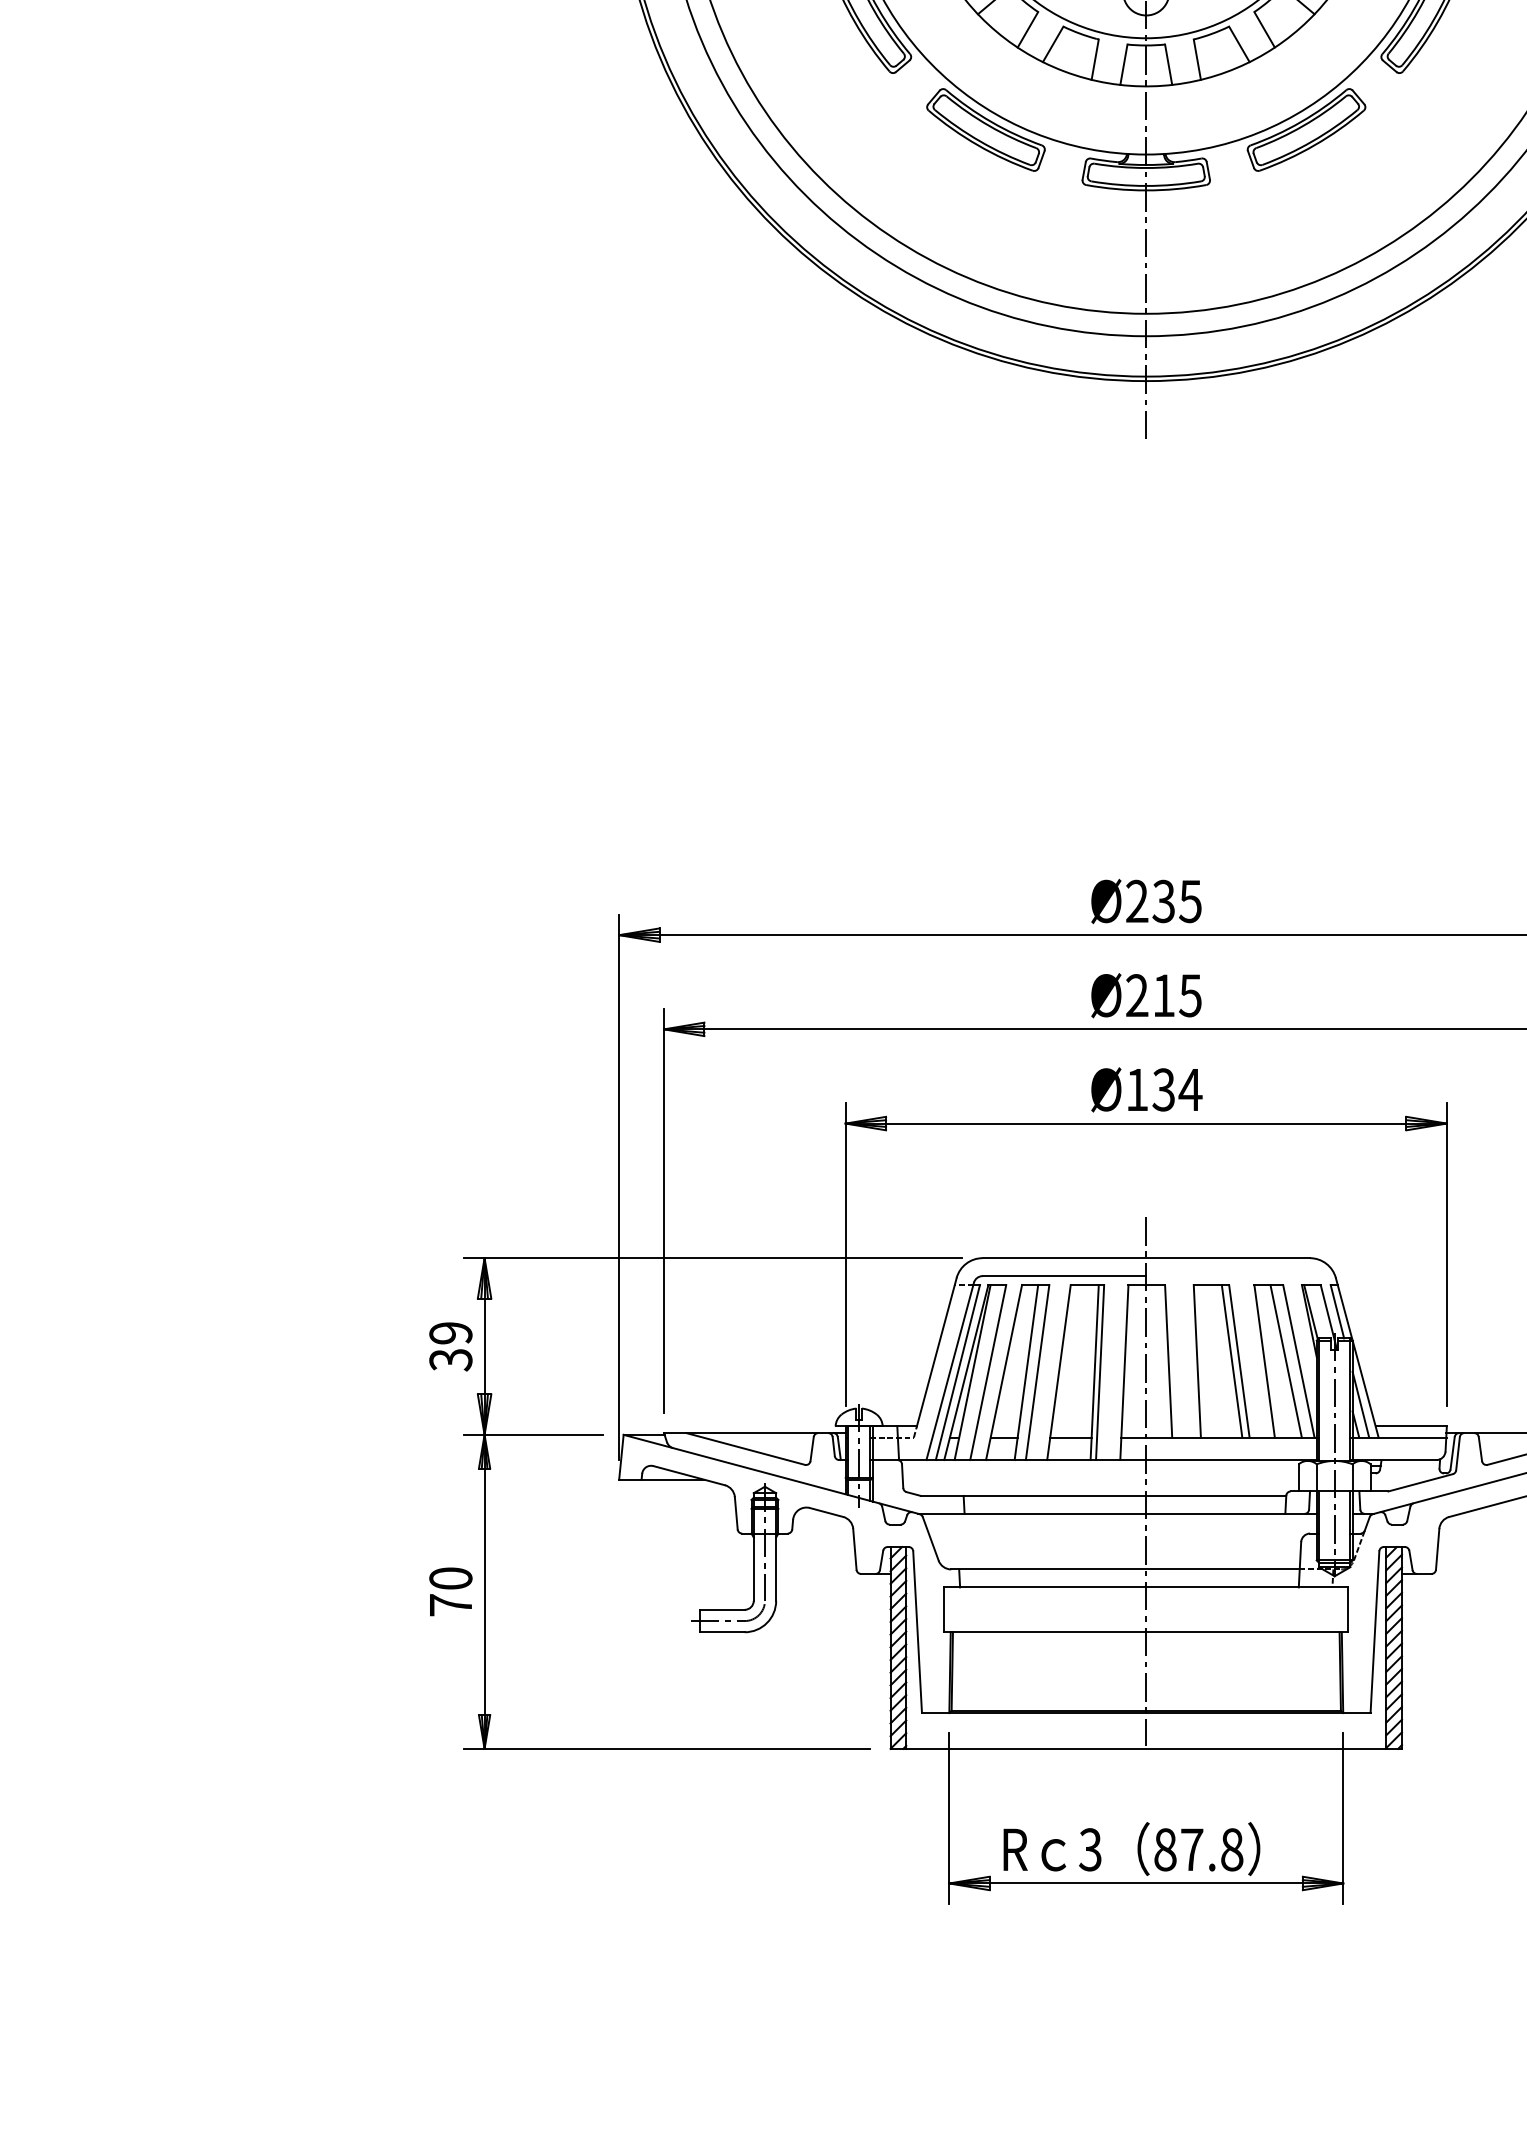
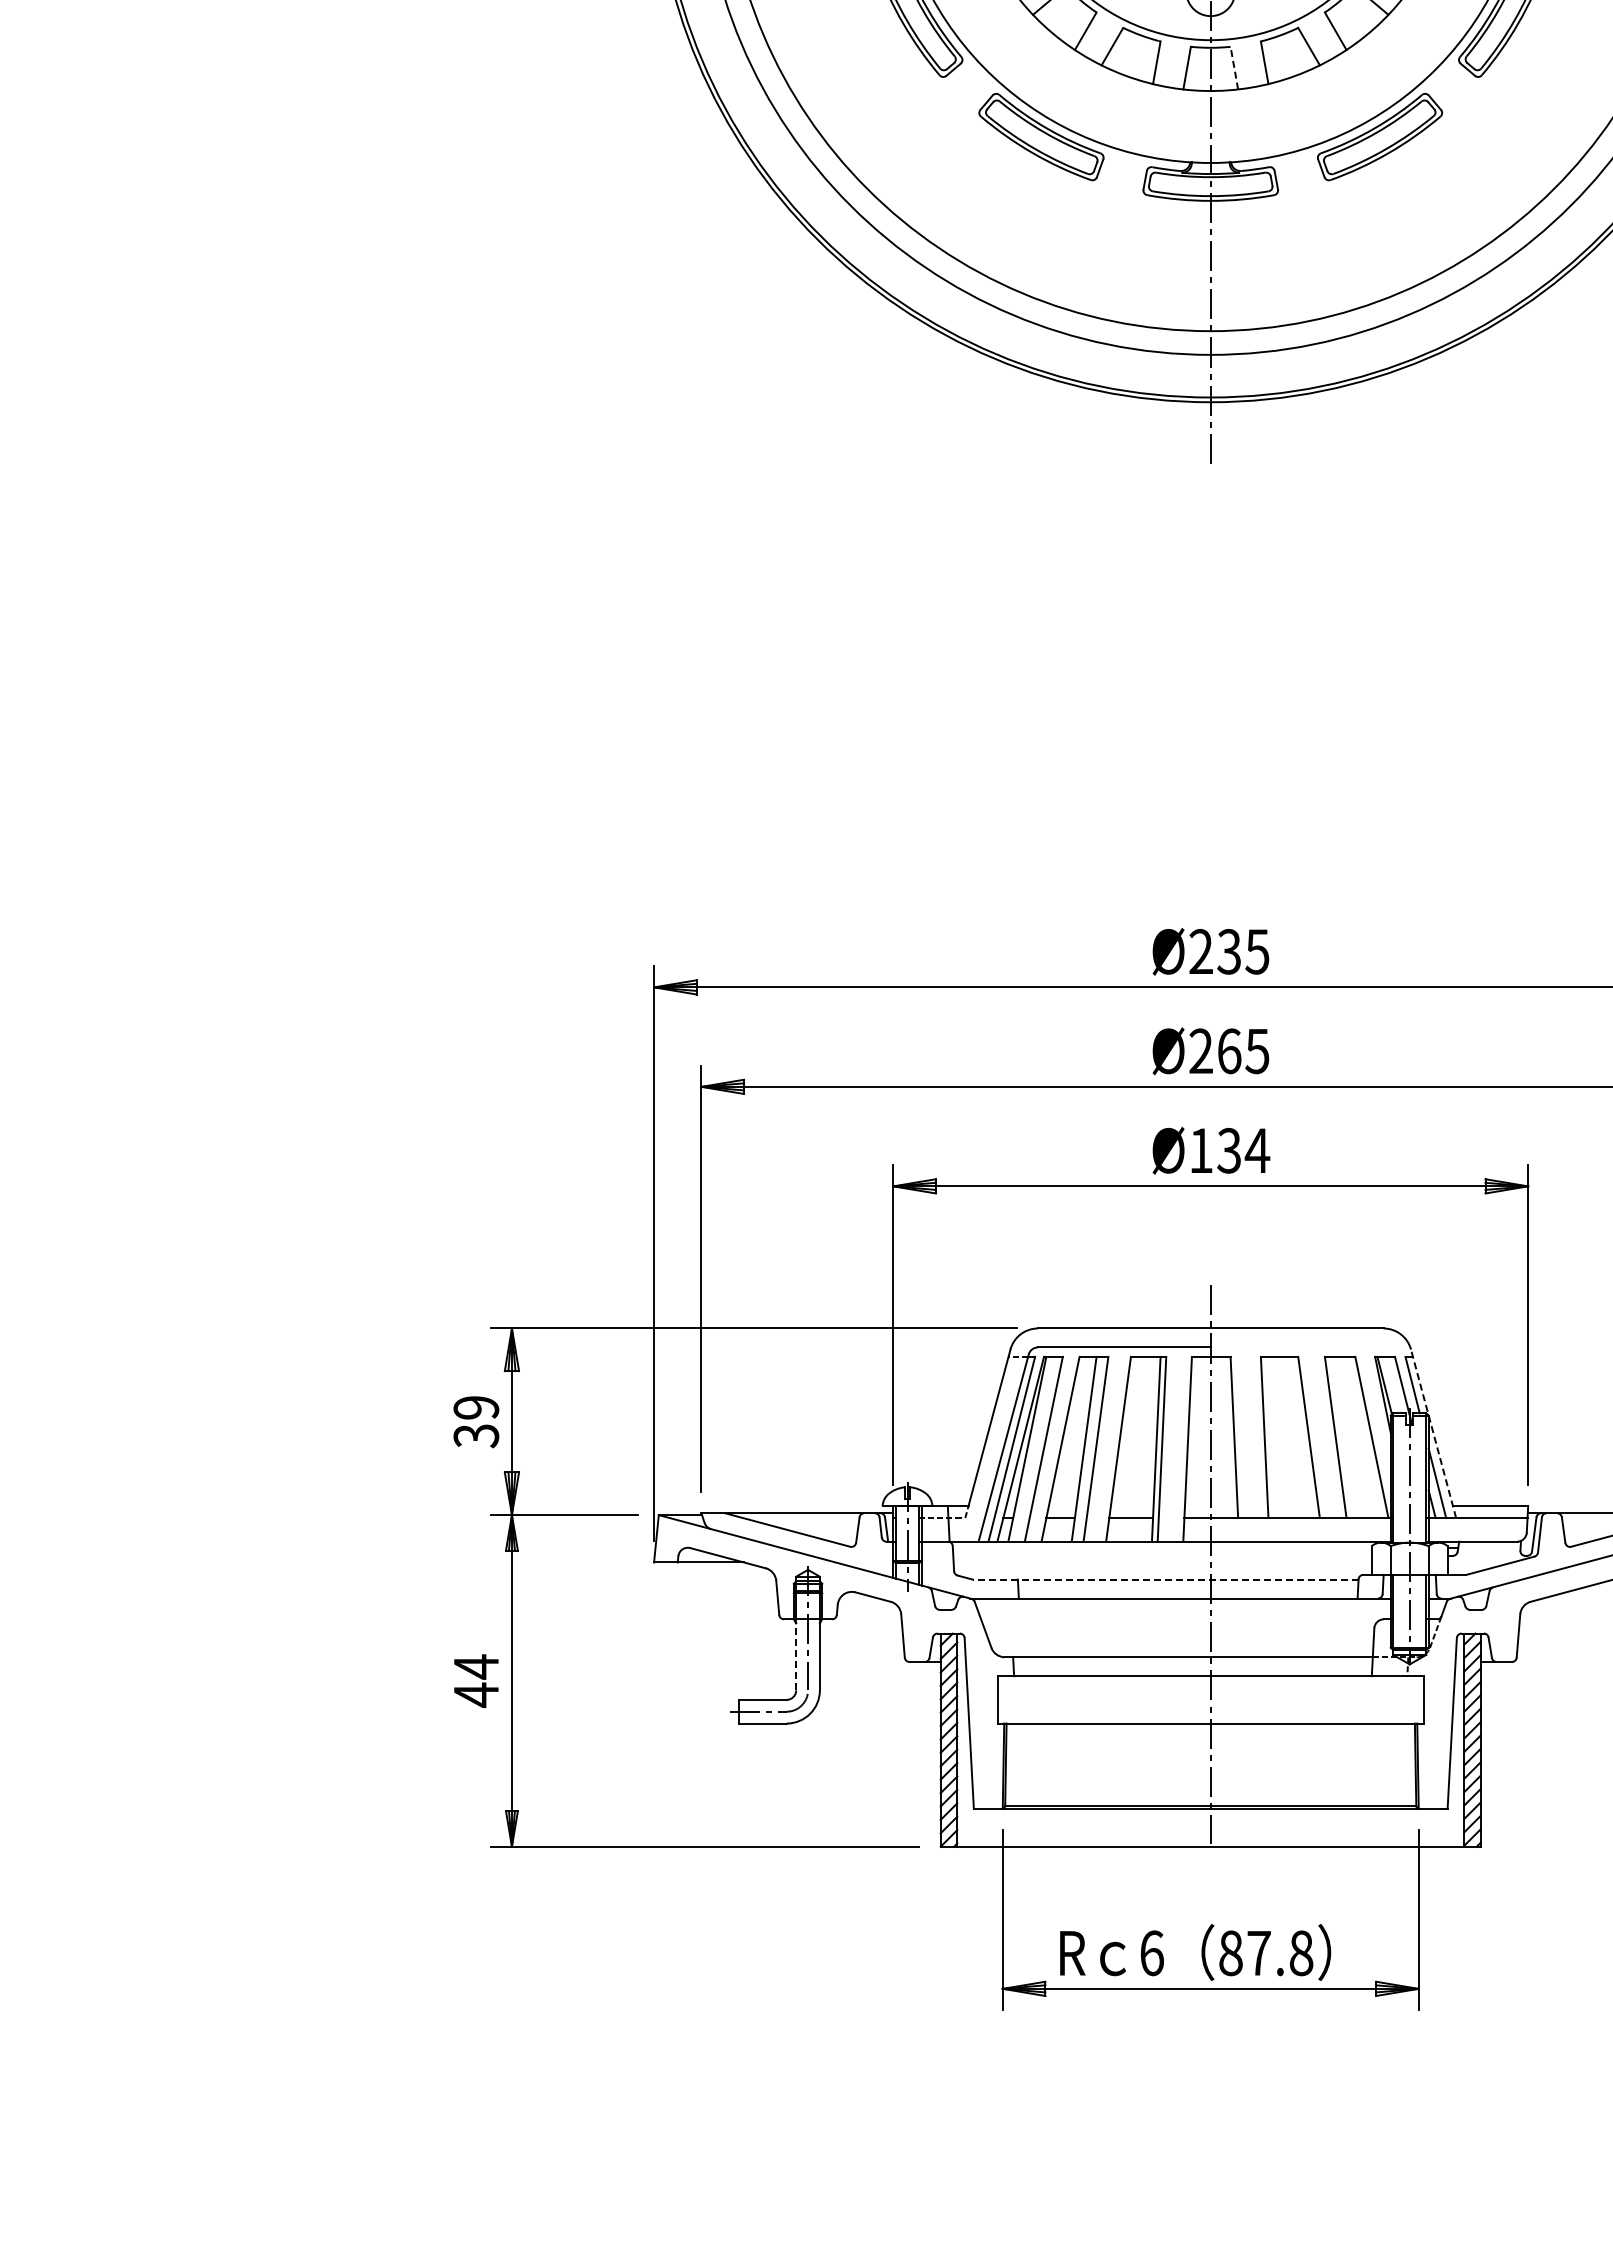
line: (1168, 65) -> (1234, 68), solid -> dashed
text: (1164, 995) -> (1229, 1051), Ø215 -> Ø265
line: (1357, 1357) -> (1433, 1433), solid -> dashed
line: (1232, 1361) -> (1301, 1437), removed
line: (1286, 1361) -> (1358, 1437), removed
line: (1103, 1495) -> (1165, 1579), solid -> dashed
line: (754, 1566) -> (796, 1654), solid -> dashed
text: (451, 1592) -> (476, 1681), 70 -> 44
text: (1090, 1849) -> (1151, 1953), 3 -> 6

